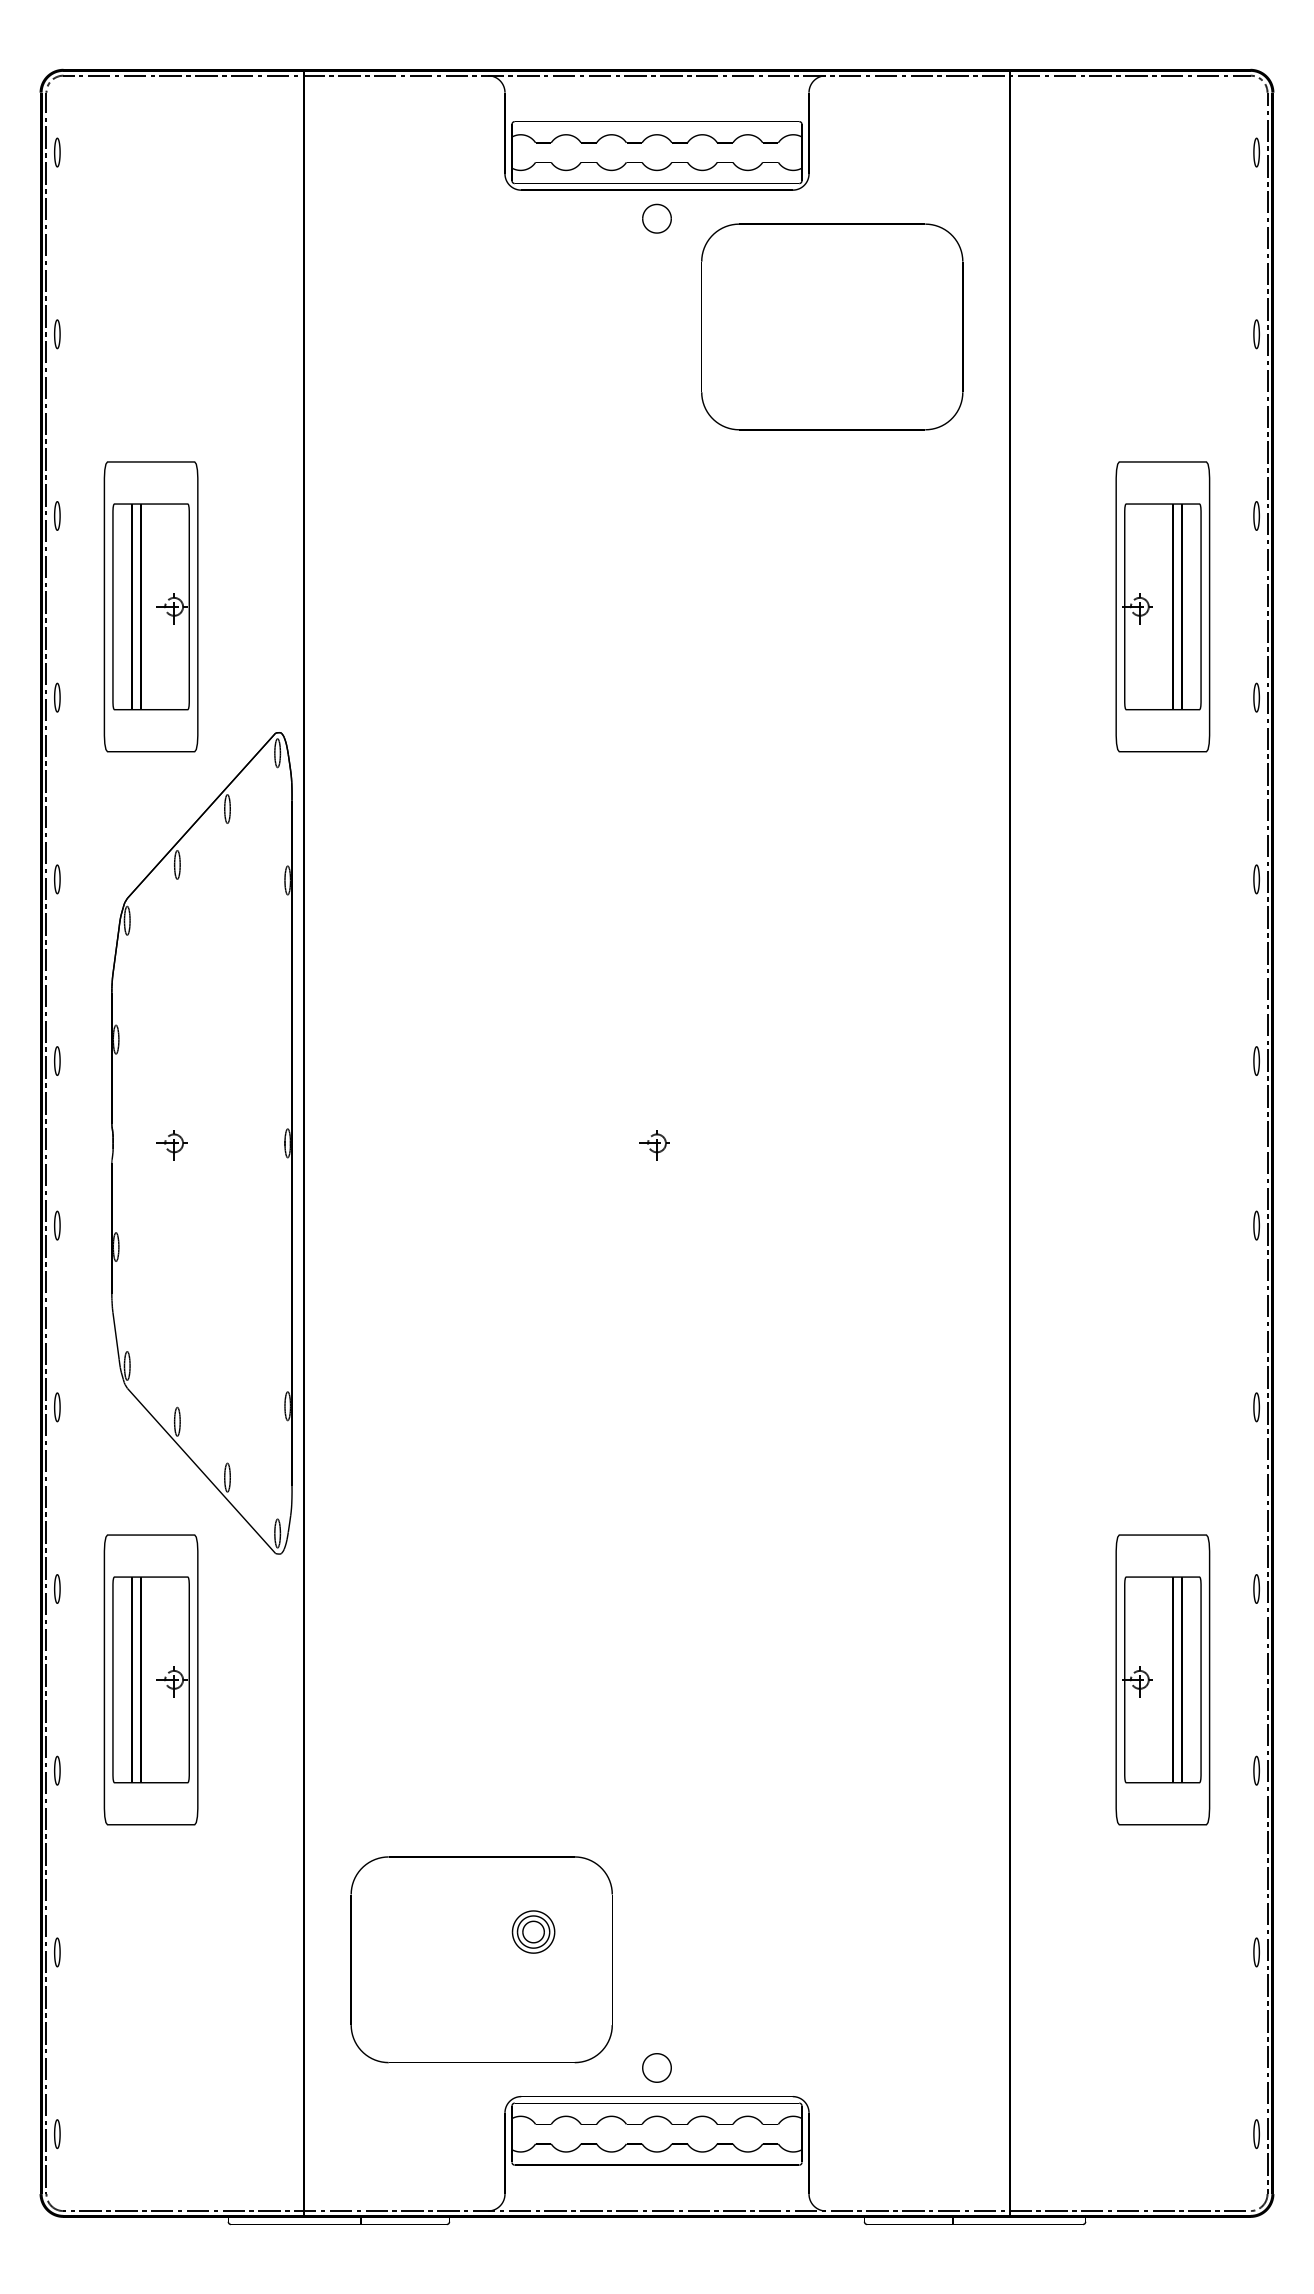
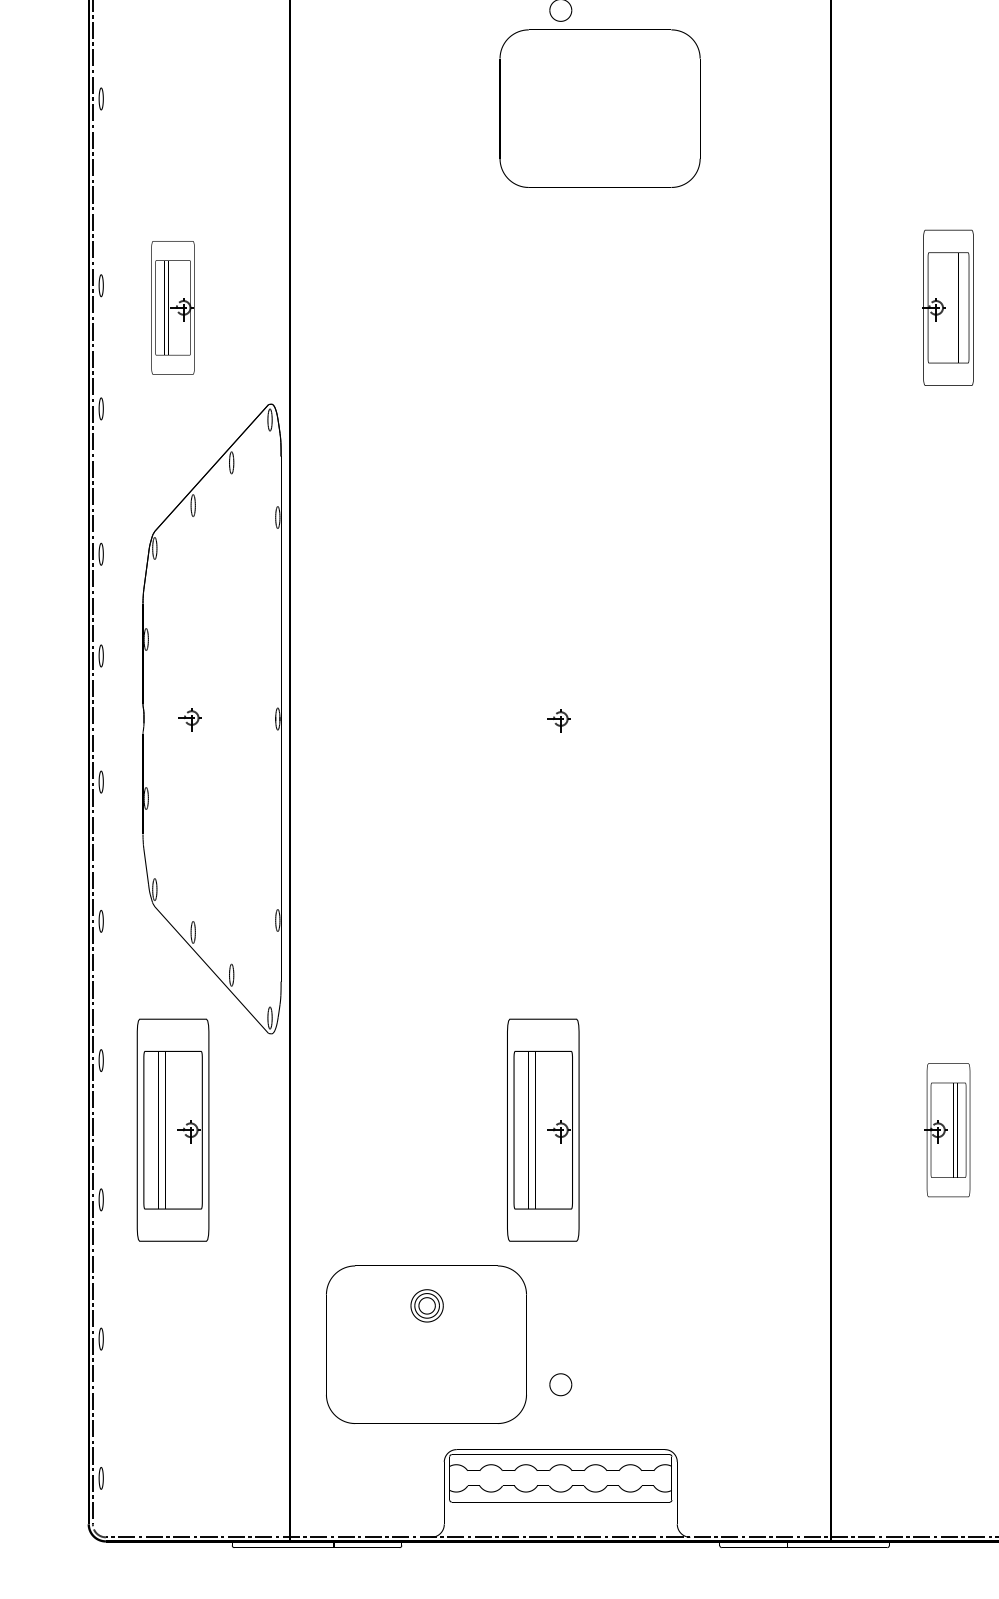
part: (832, 326) -> (600, 108), moved
part: (57, 515) -> (101, 285), moved
part: (150, 606) -> (172, 307), size x0.6
part: (1162, 606) -> (948, 307), size x0.7
part: (57, 697) -> (101, 408), moved
part: (57, 879) -> (101, 554), moved
part: (171, 1145) -> (188, 720), size x1.6
part: (633, 1679) -> (542, 1129), added
part: (1162, 1679) -> (948, 1129), size x0.6
part: (533, 1931) -> (427, 1305), moved
part: (656, 2067) -> (560, 1384), moved

